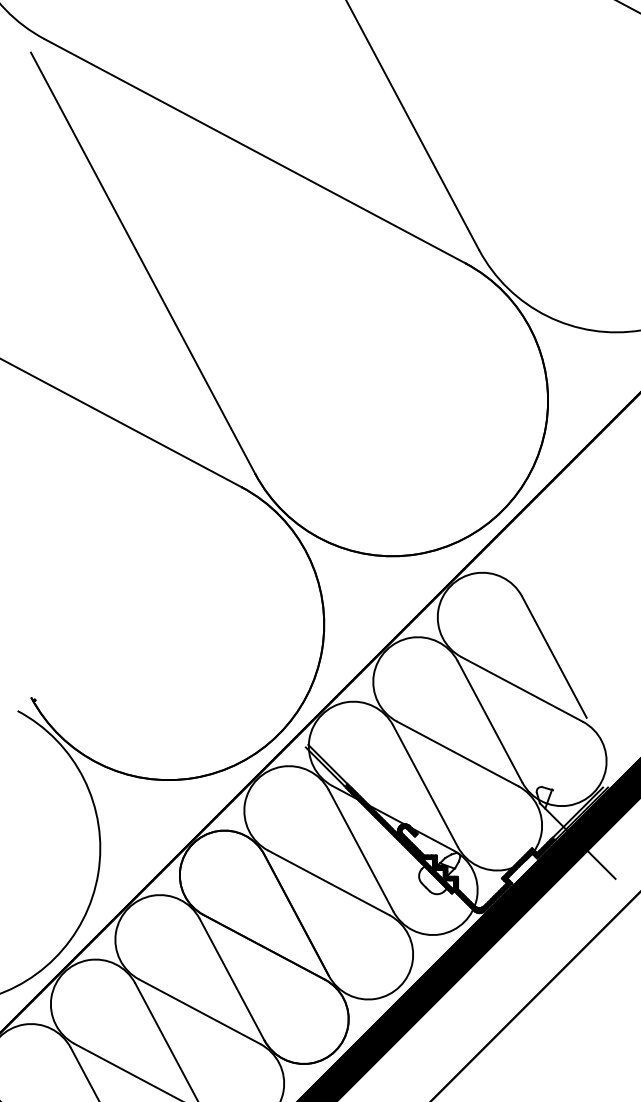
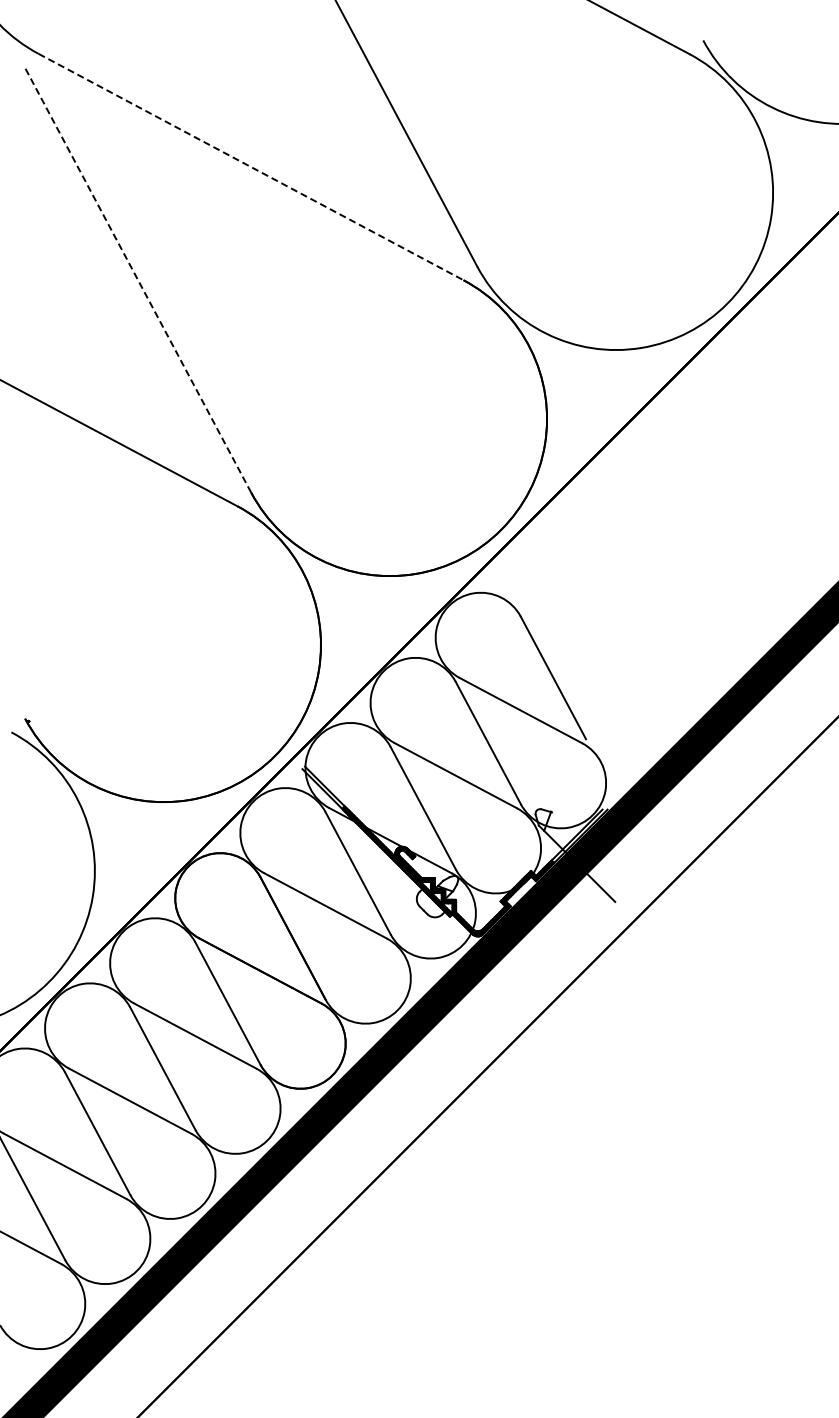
line: (255, 151) -> (251, 167), solid -> dashed
line: (143, 263) -> (138, 280), solid -> dashed

